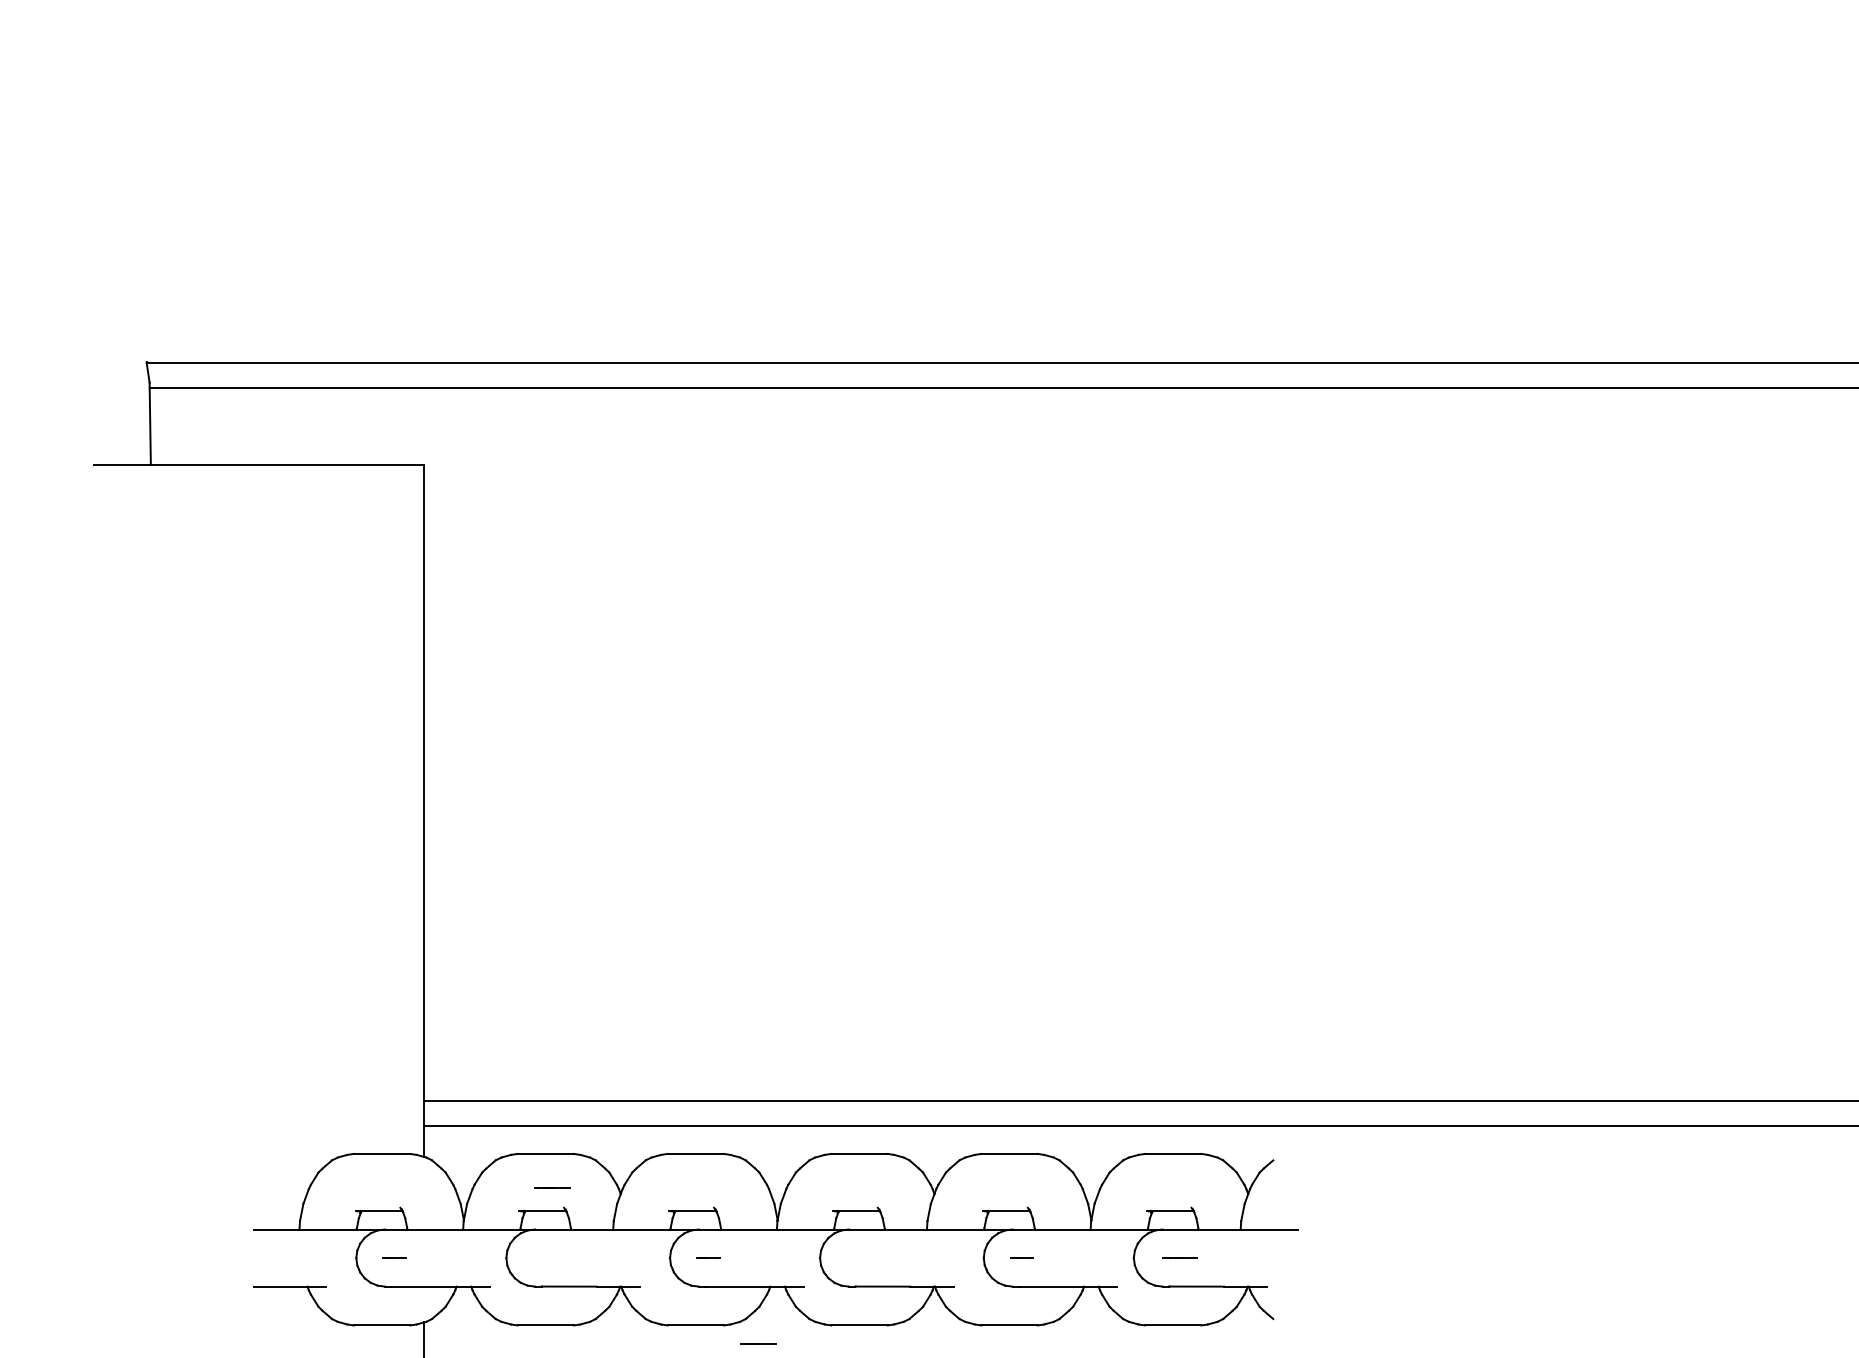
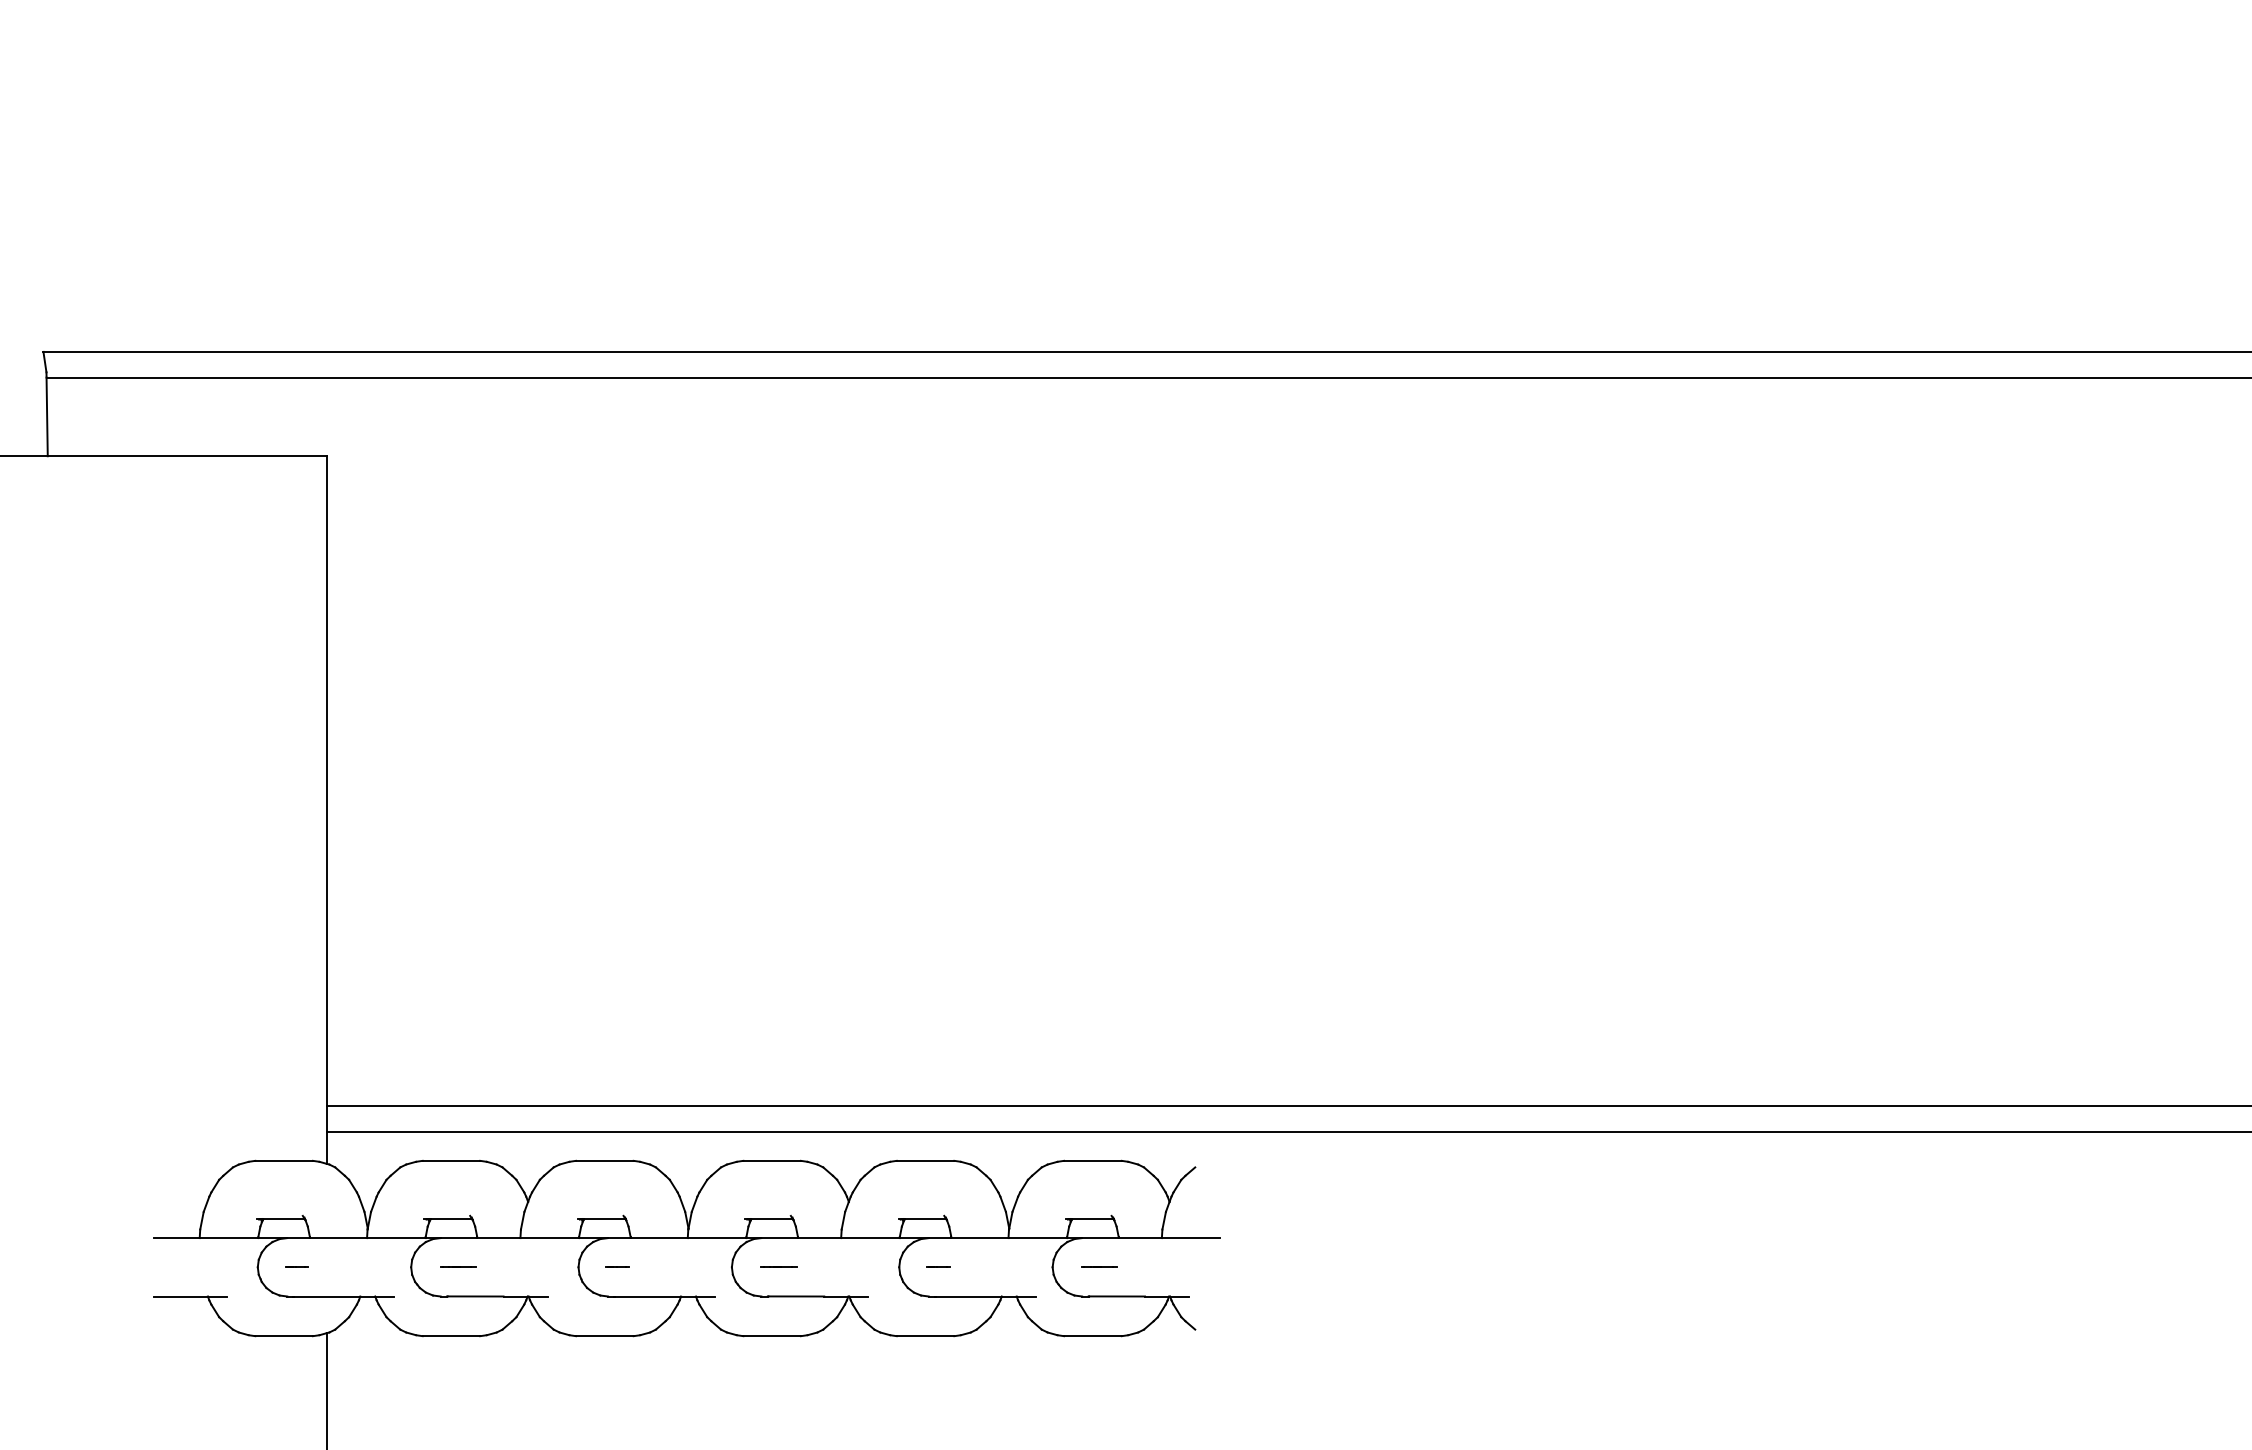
line: (552, 1186) -> (458, 1266), moved
line: (758, 1343) -> (778, 1266), moved

